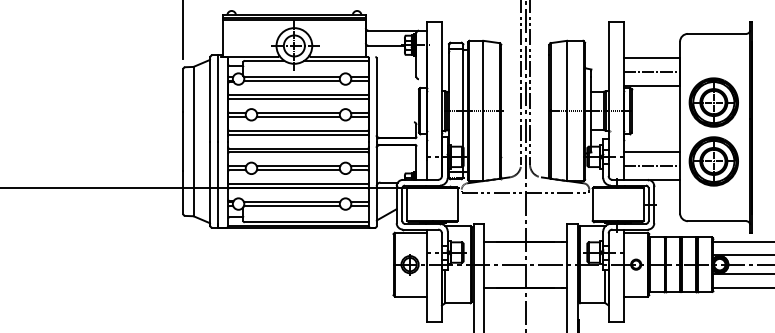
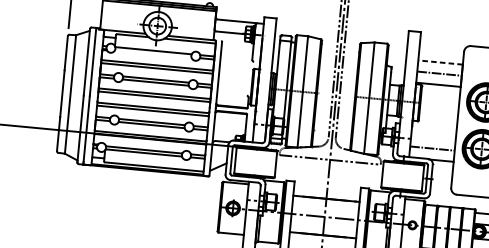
line: (651, 58) -> (440, 62), solid -> dashed
line: (291, 81) -> (152, 54), removed
line: (651, 152) -> (433, 137), removed

